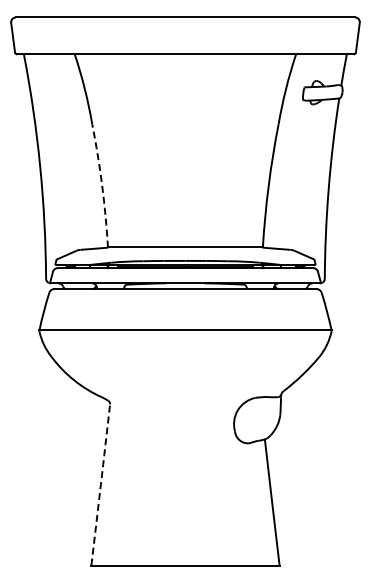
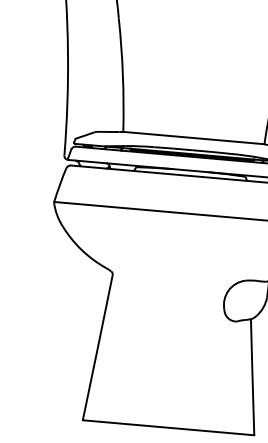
arc: (102, 185) -> (123, 74), dashed -> solid
arc: (100, 484) -> (97, 347), dashed -> solid

